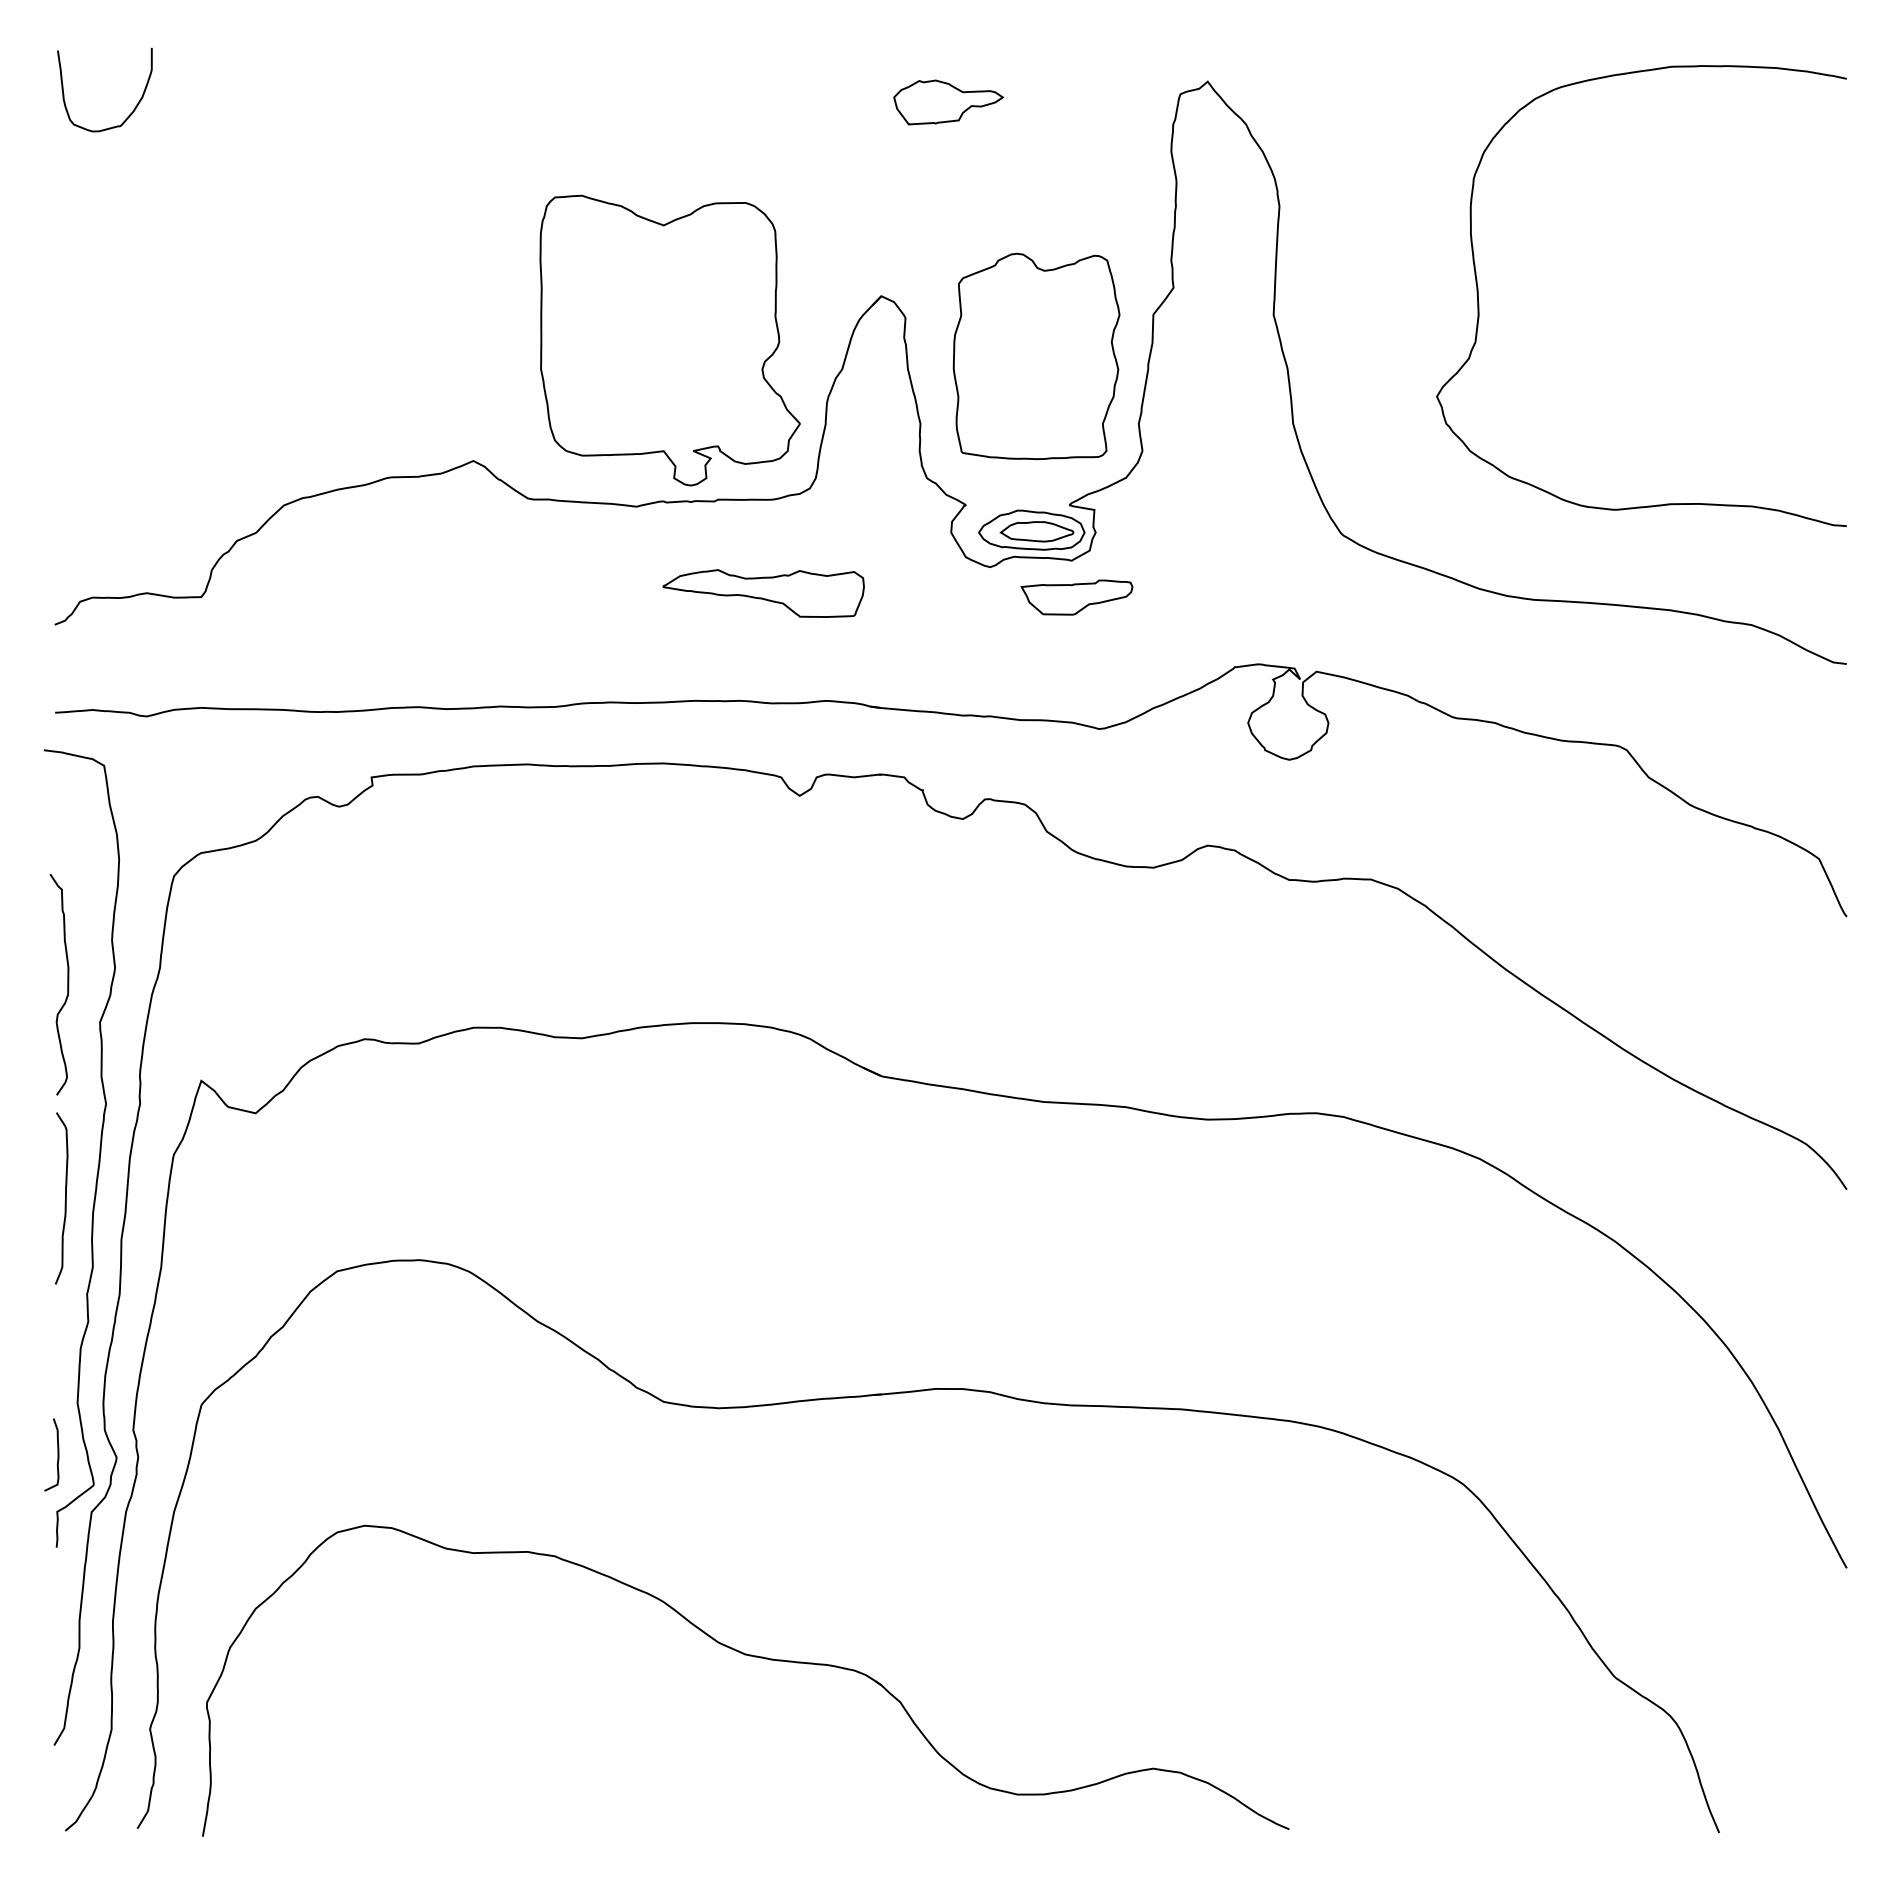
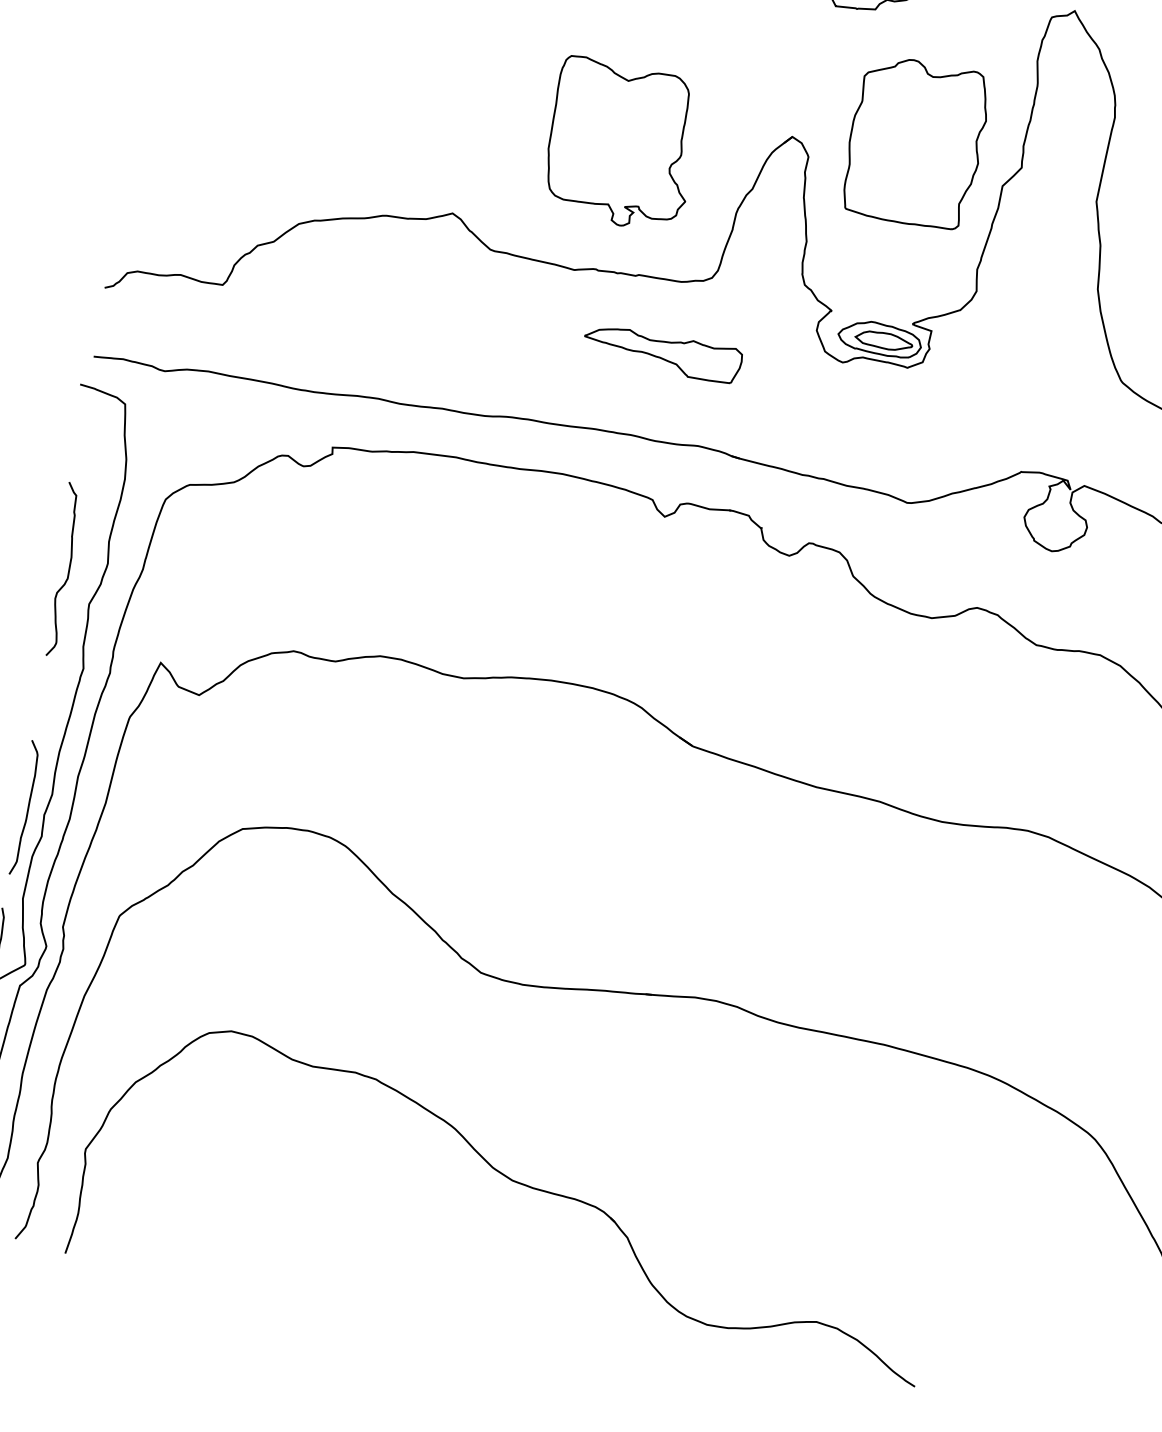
part: (669, 340) -> (621, 144), size x0.7
part: (1036, 355) -> (916, 142), moved
part: (1076, 597) -> (906, 397), removed
curve: (65, 1198) -> (28, 808), moved

